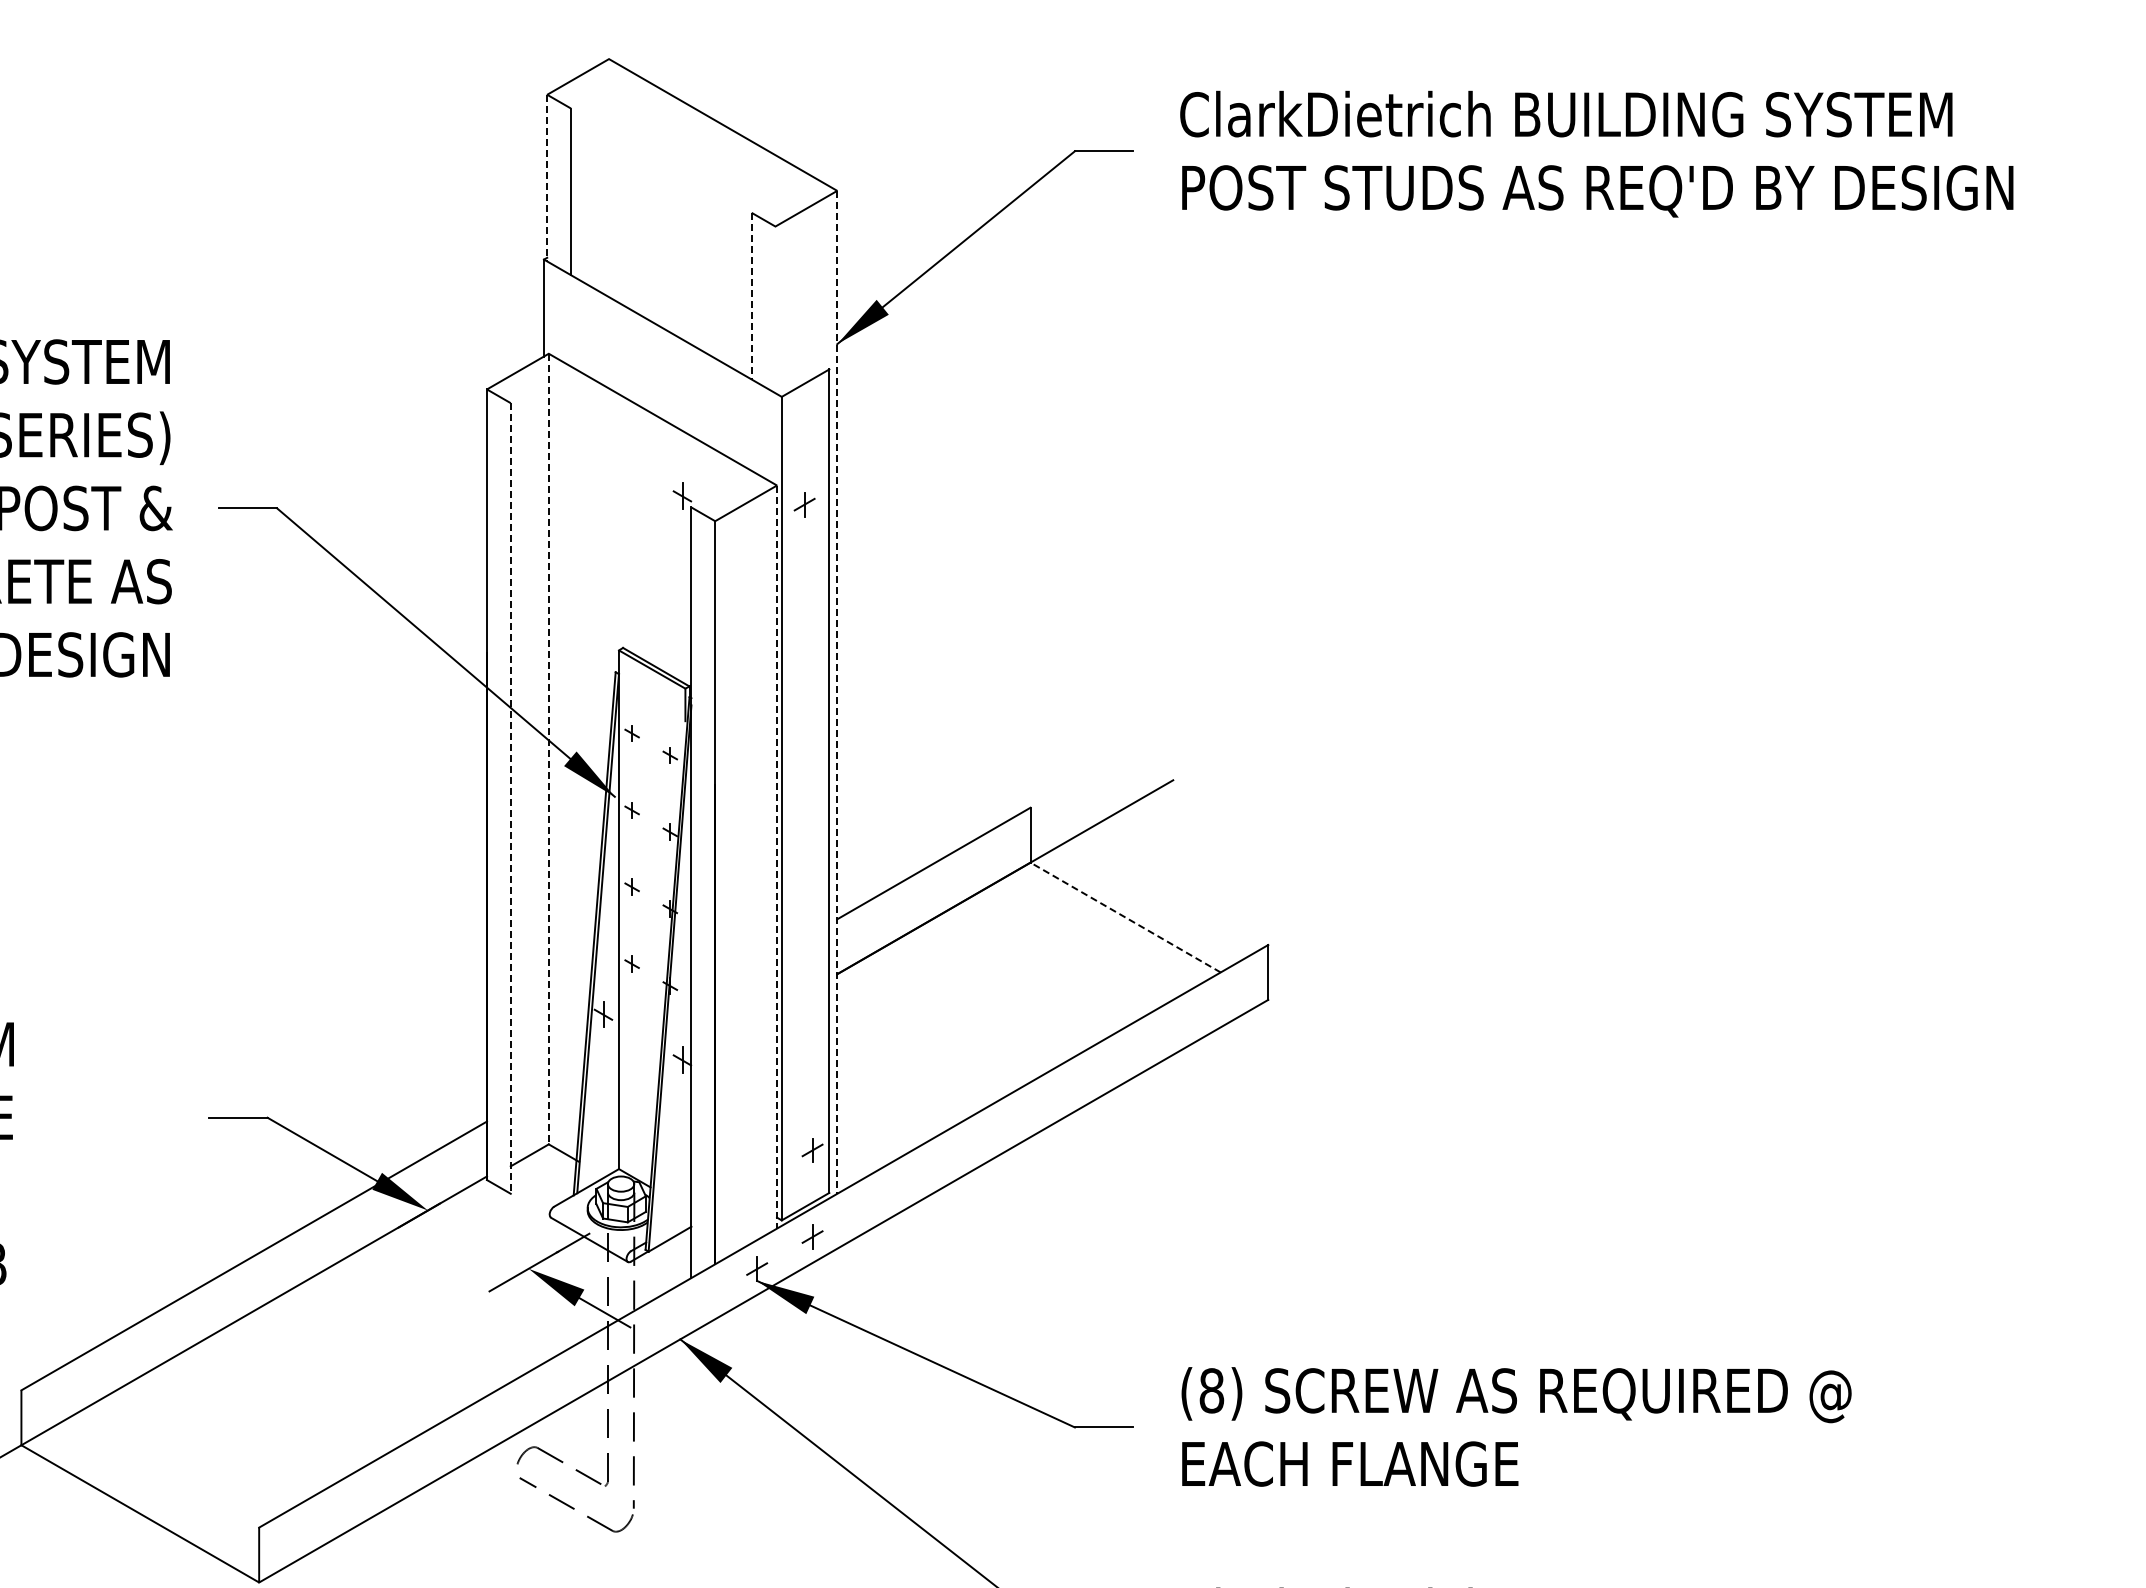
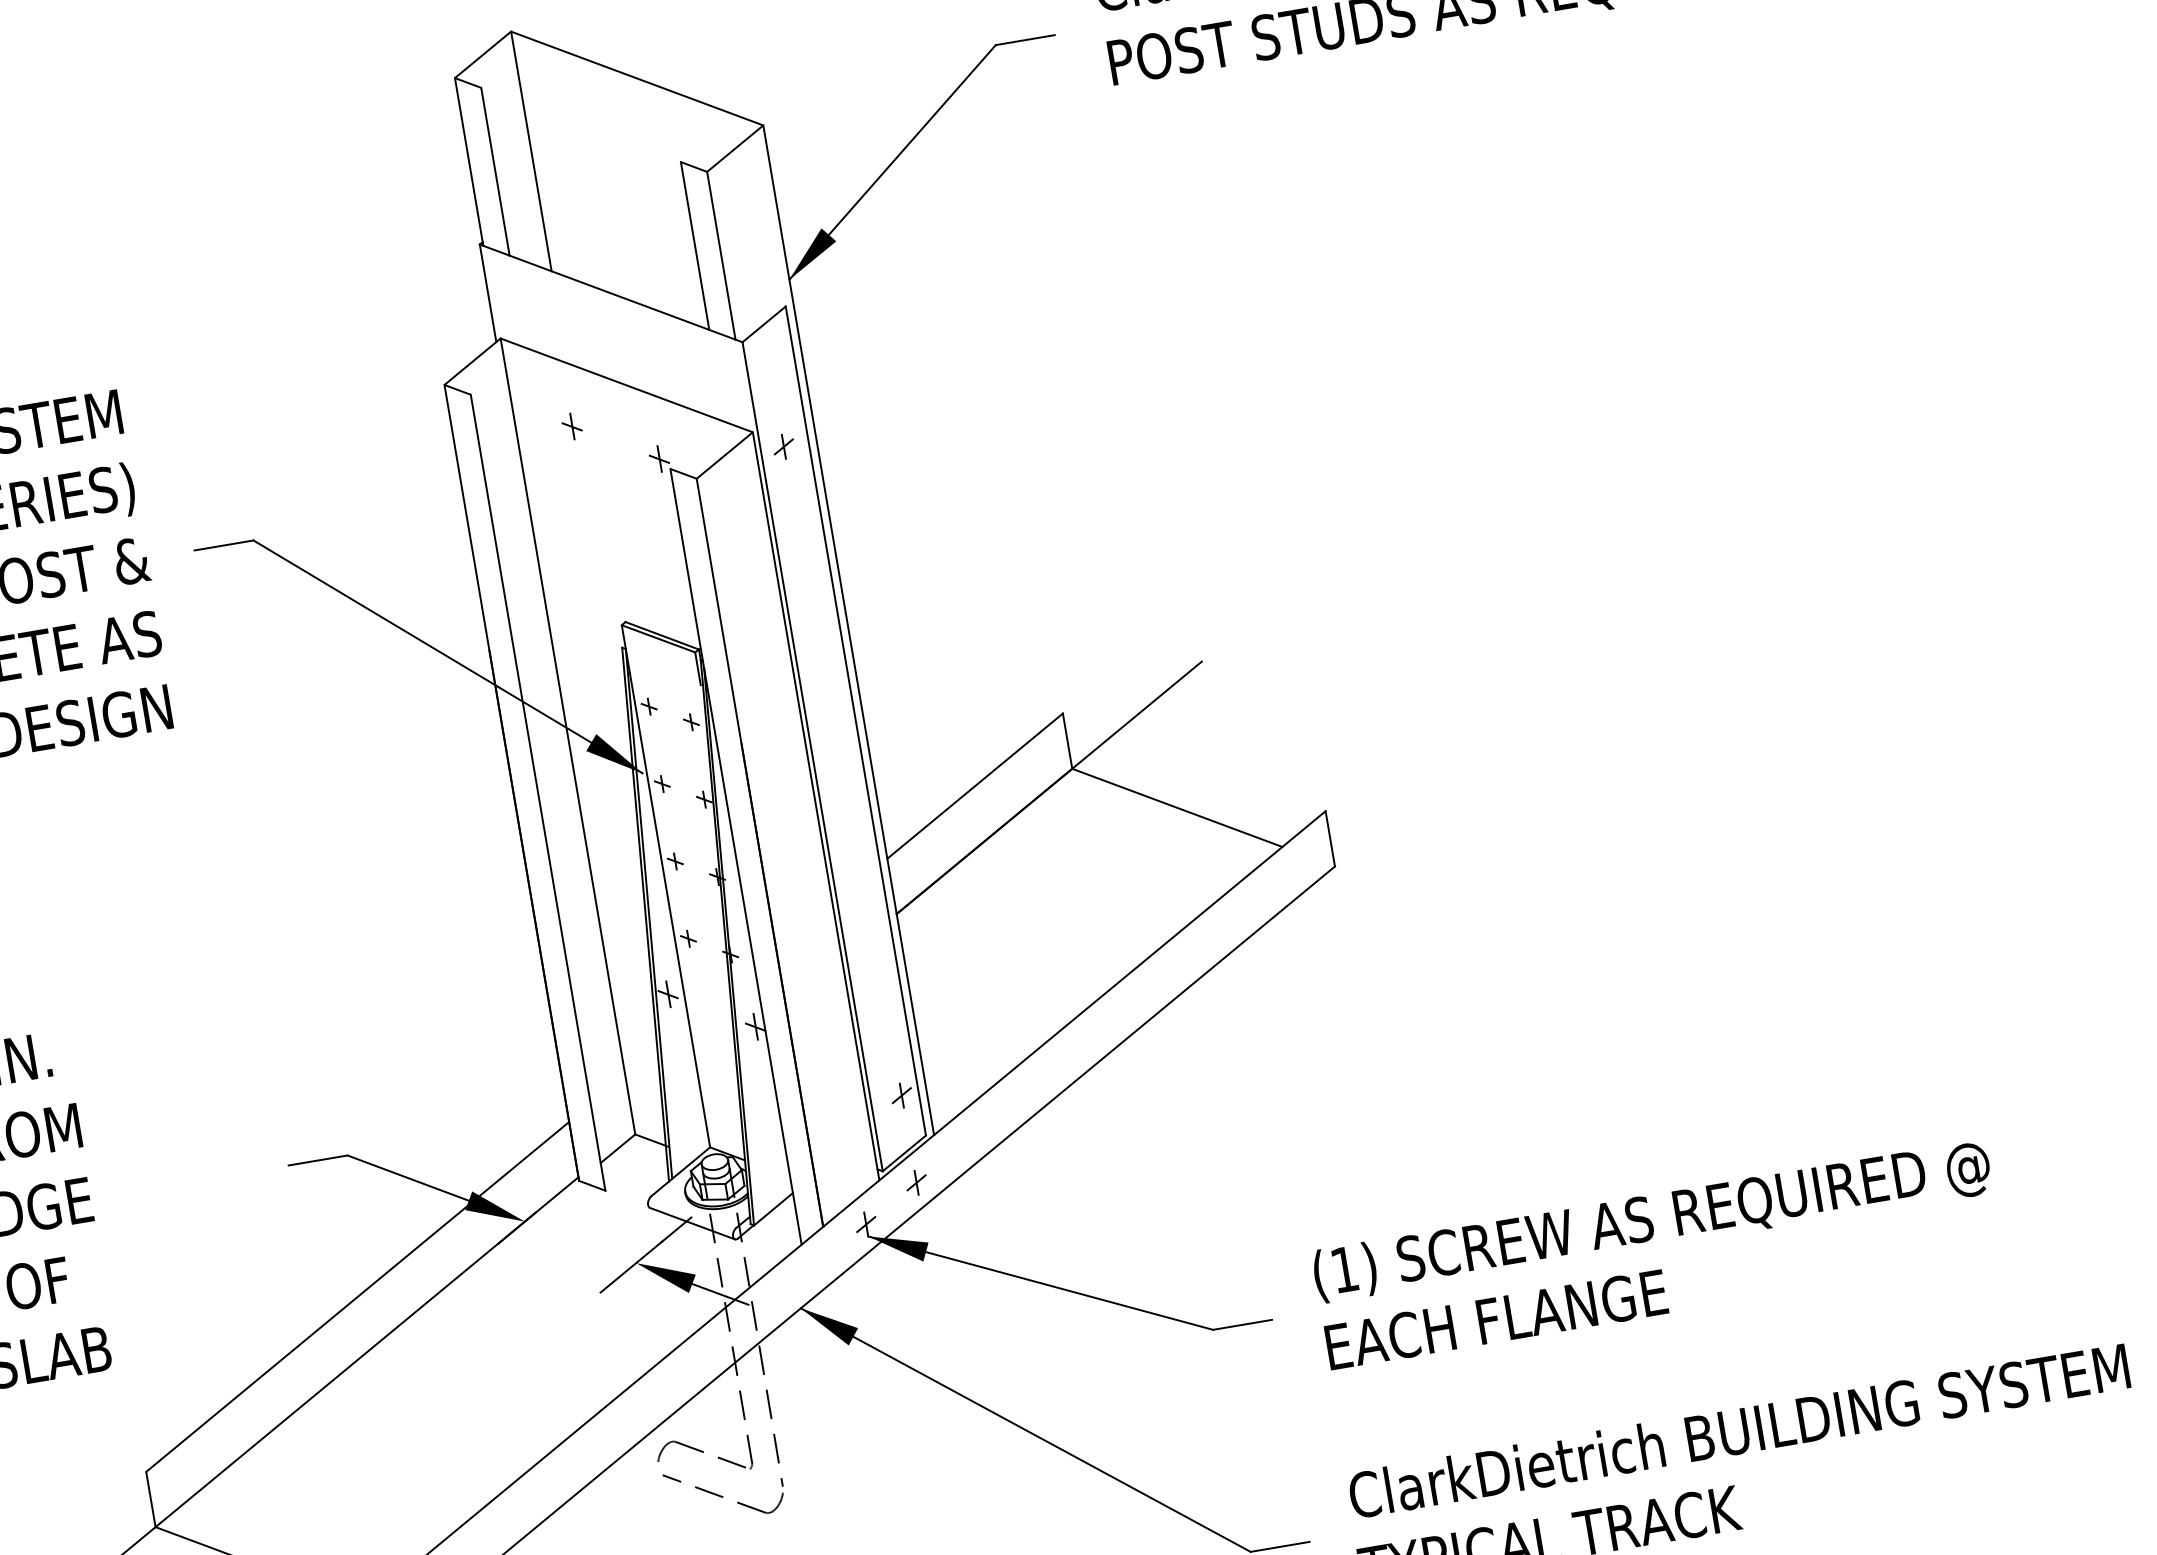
line: (547, 178) -> (469, 162), dashed -> solid
line: (609, 178) -> (531, 151), added
line: (751, 296) -> (694, 246), dashed -> solid
line: (775, 309) -> (721, 255), added
part: (603, 450) -> (572, 426), added
line: (837, 692) -> (848, 630), dashed -> solid
line: (548, 749) -> (567, 736), dashed -> solid
line: (510, 798) -> (537, 792), dashed -> solid
line: (777, 857) -> (816, 806), dashed -> solid
line: (1125, 917) -> (1177, 807), dashed -> solid
text: (1211, 1390) -> (1344, 1269), (8) -> (1)

